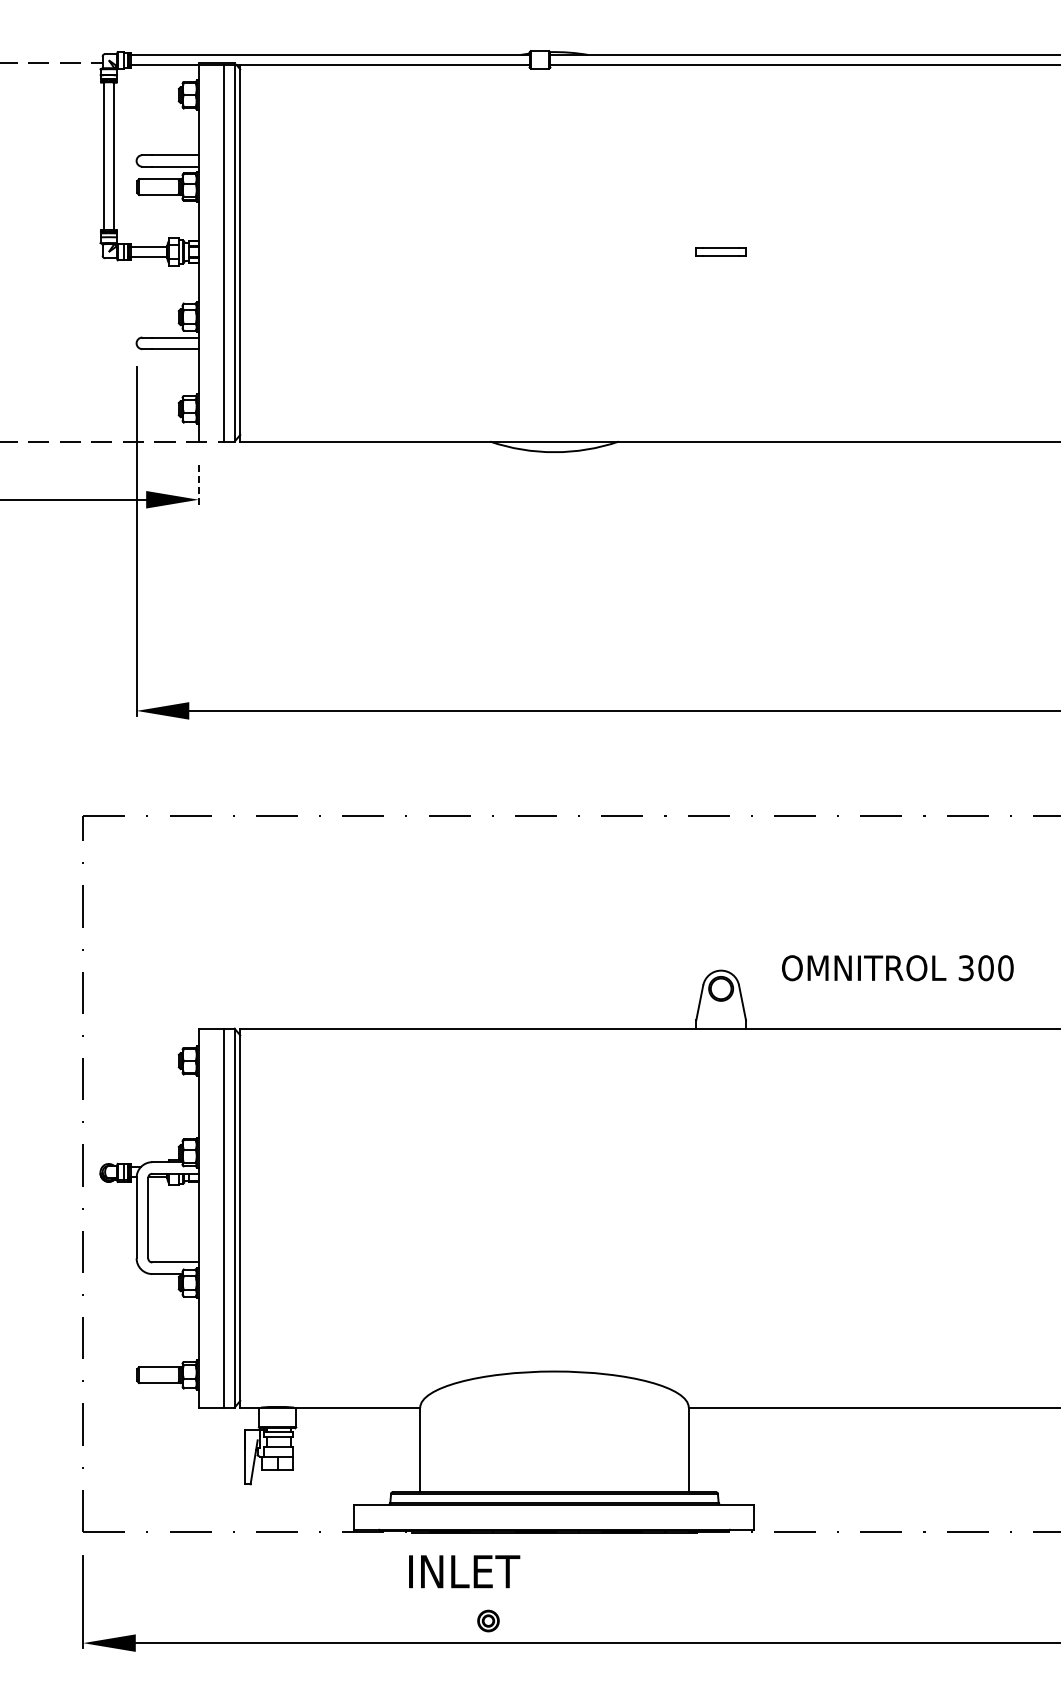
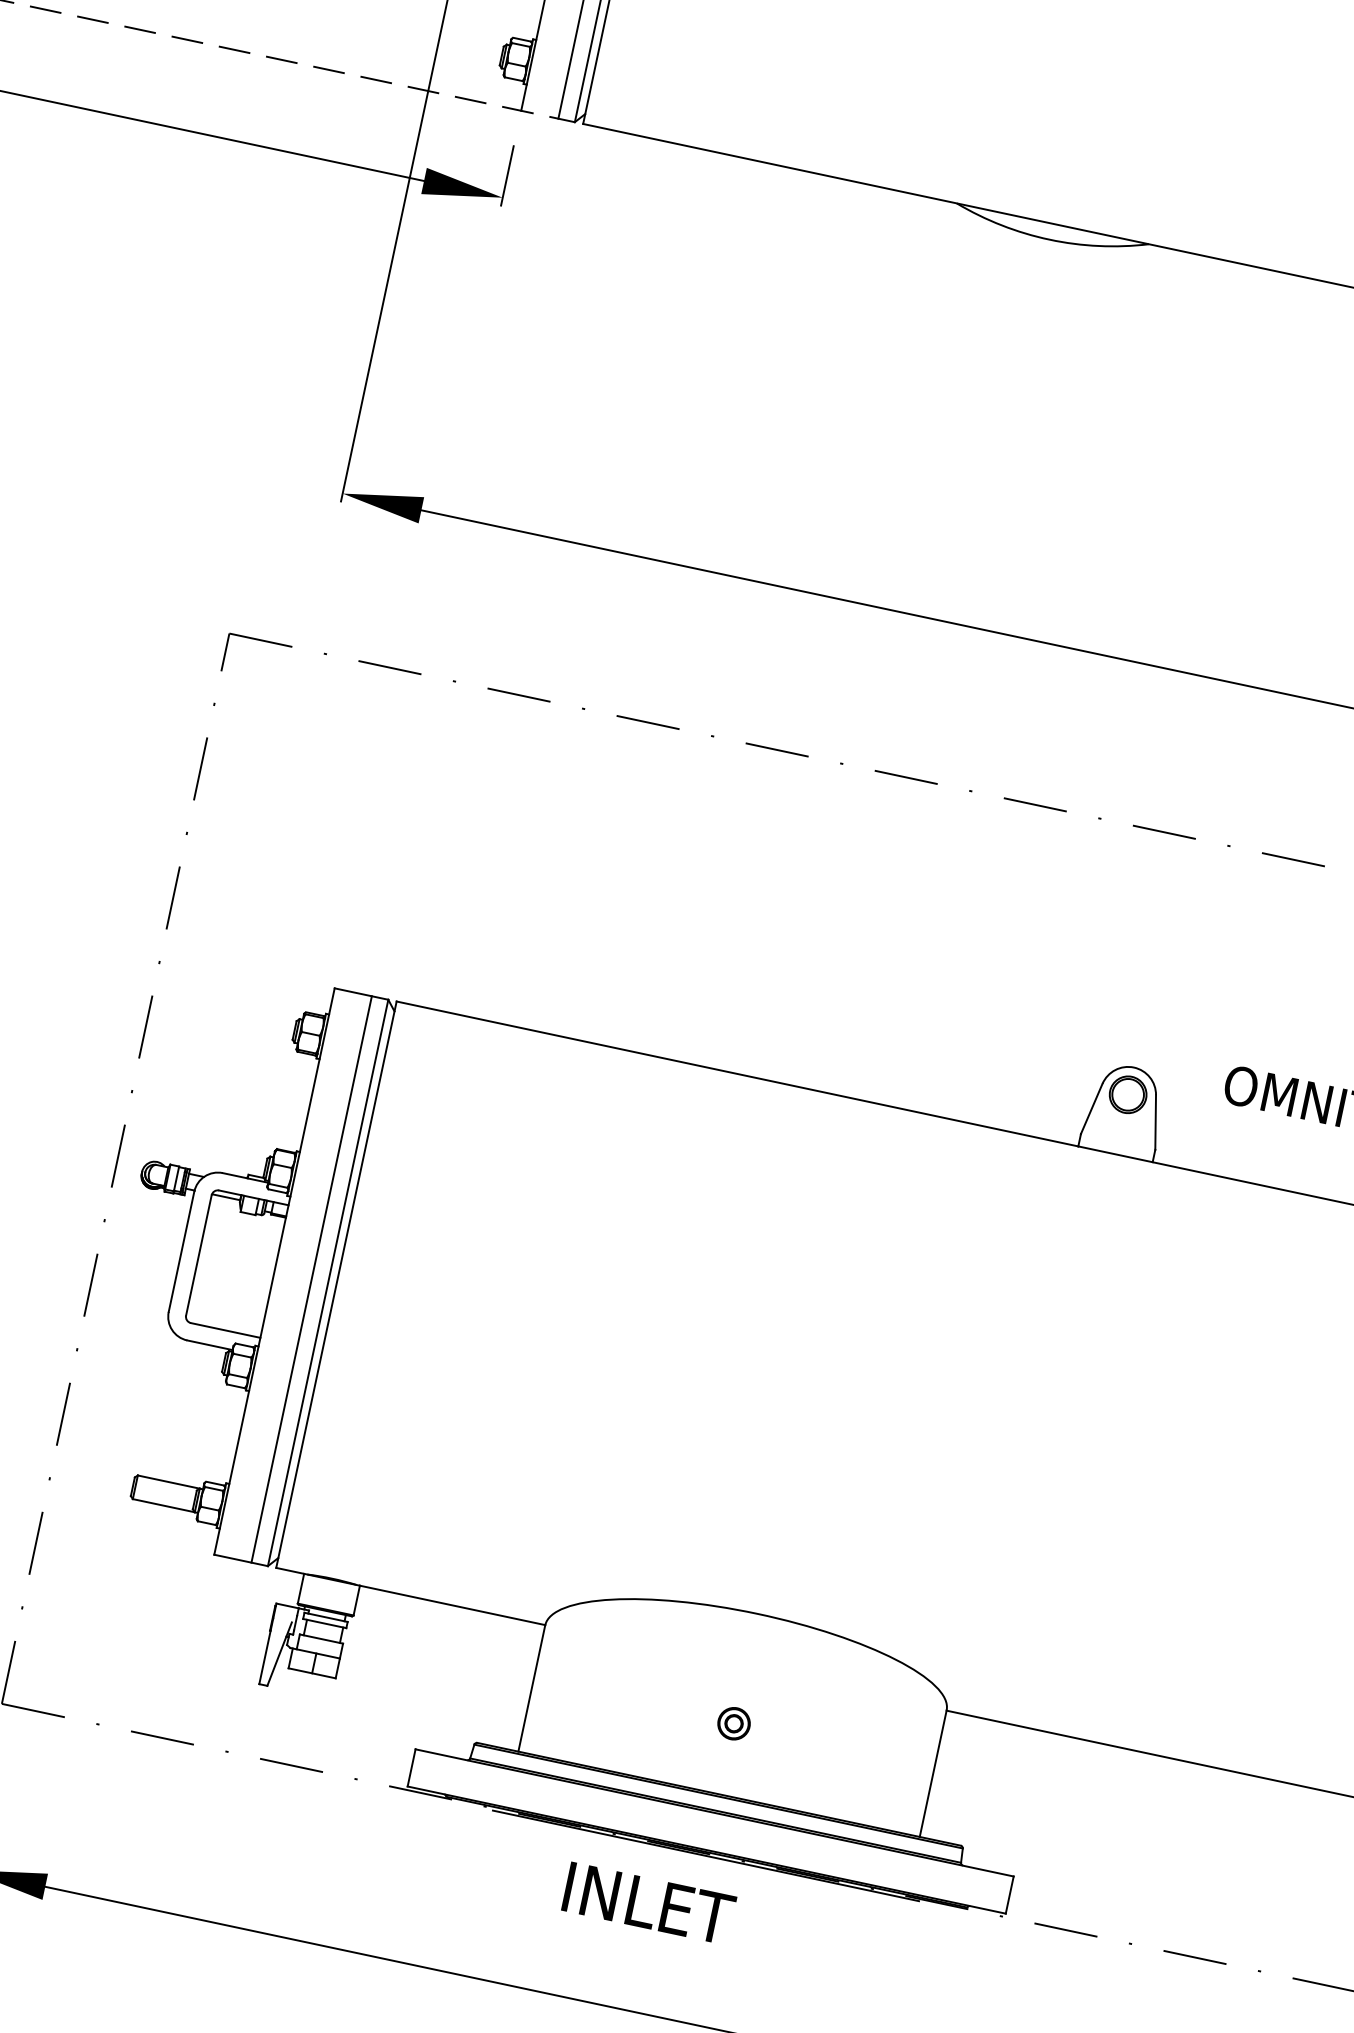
line: (198, 485) -> (506, 176), dashed -> solid
text: (464, 1571) -> (649, 1903), moved
part: (488, 1620) -> (734, 1722), moved

